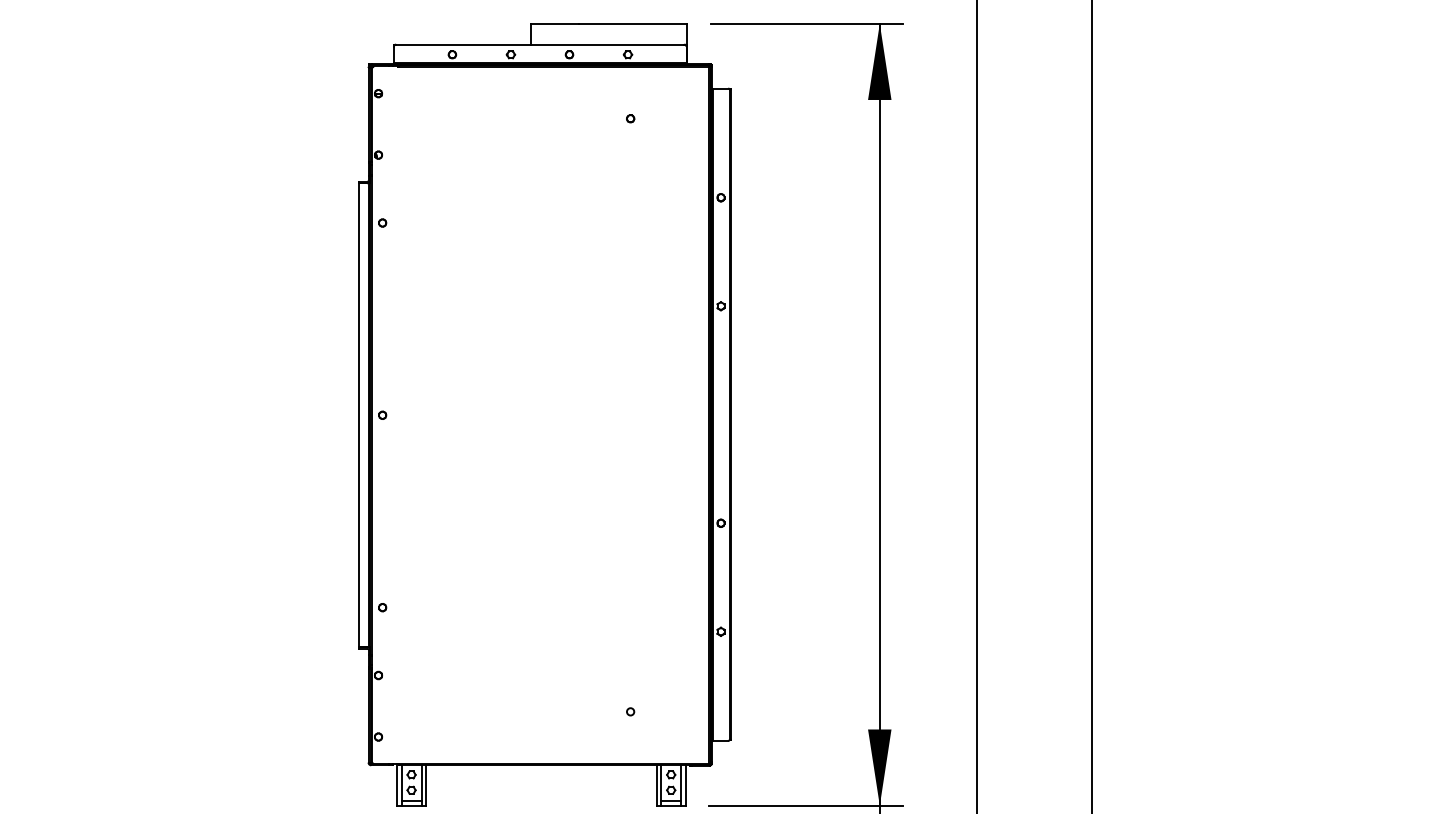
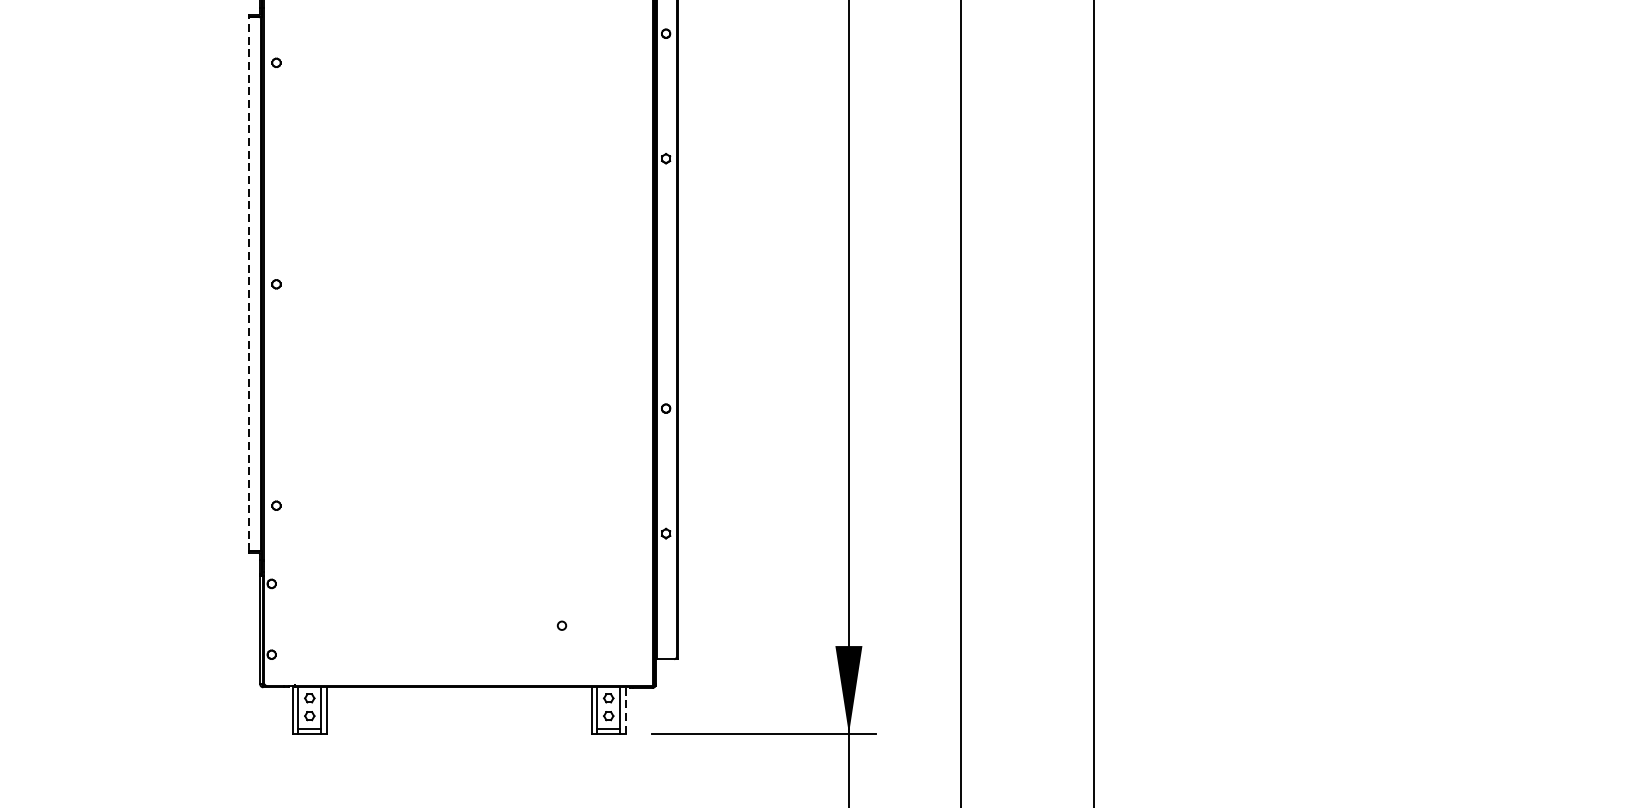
line: (358, 415) -> (248, 284), solid -> dashed
line: (685, 785) -> (625, 710), solid -> dashed

